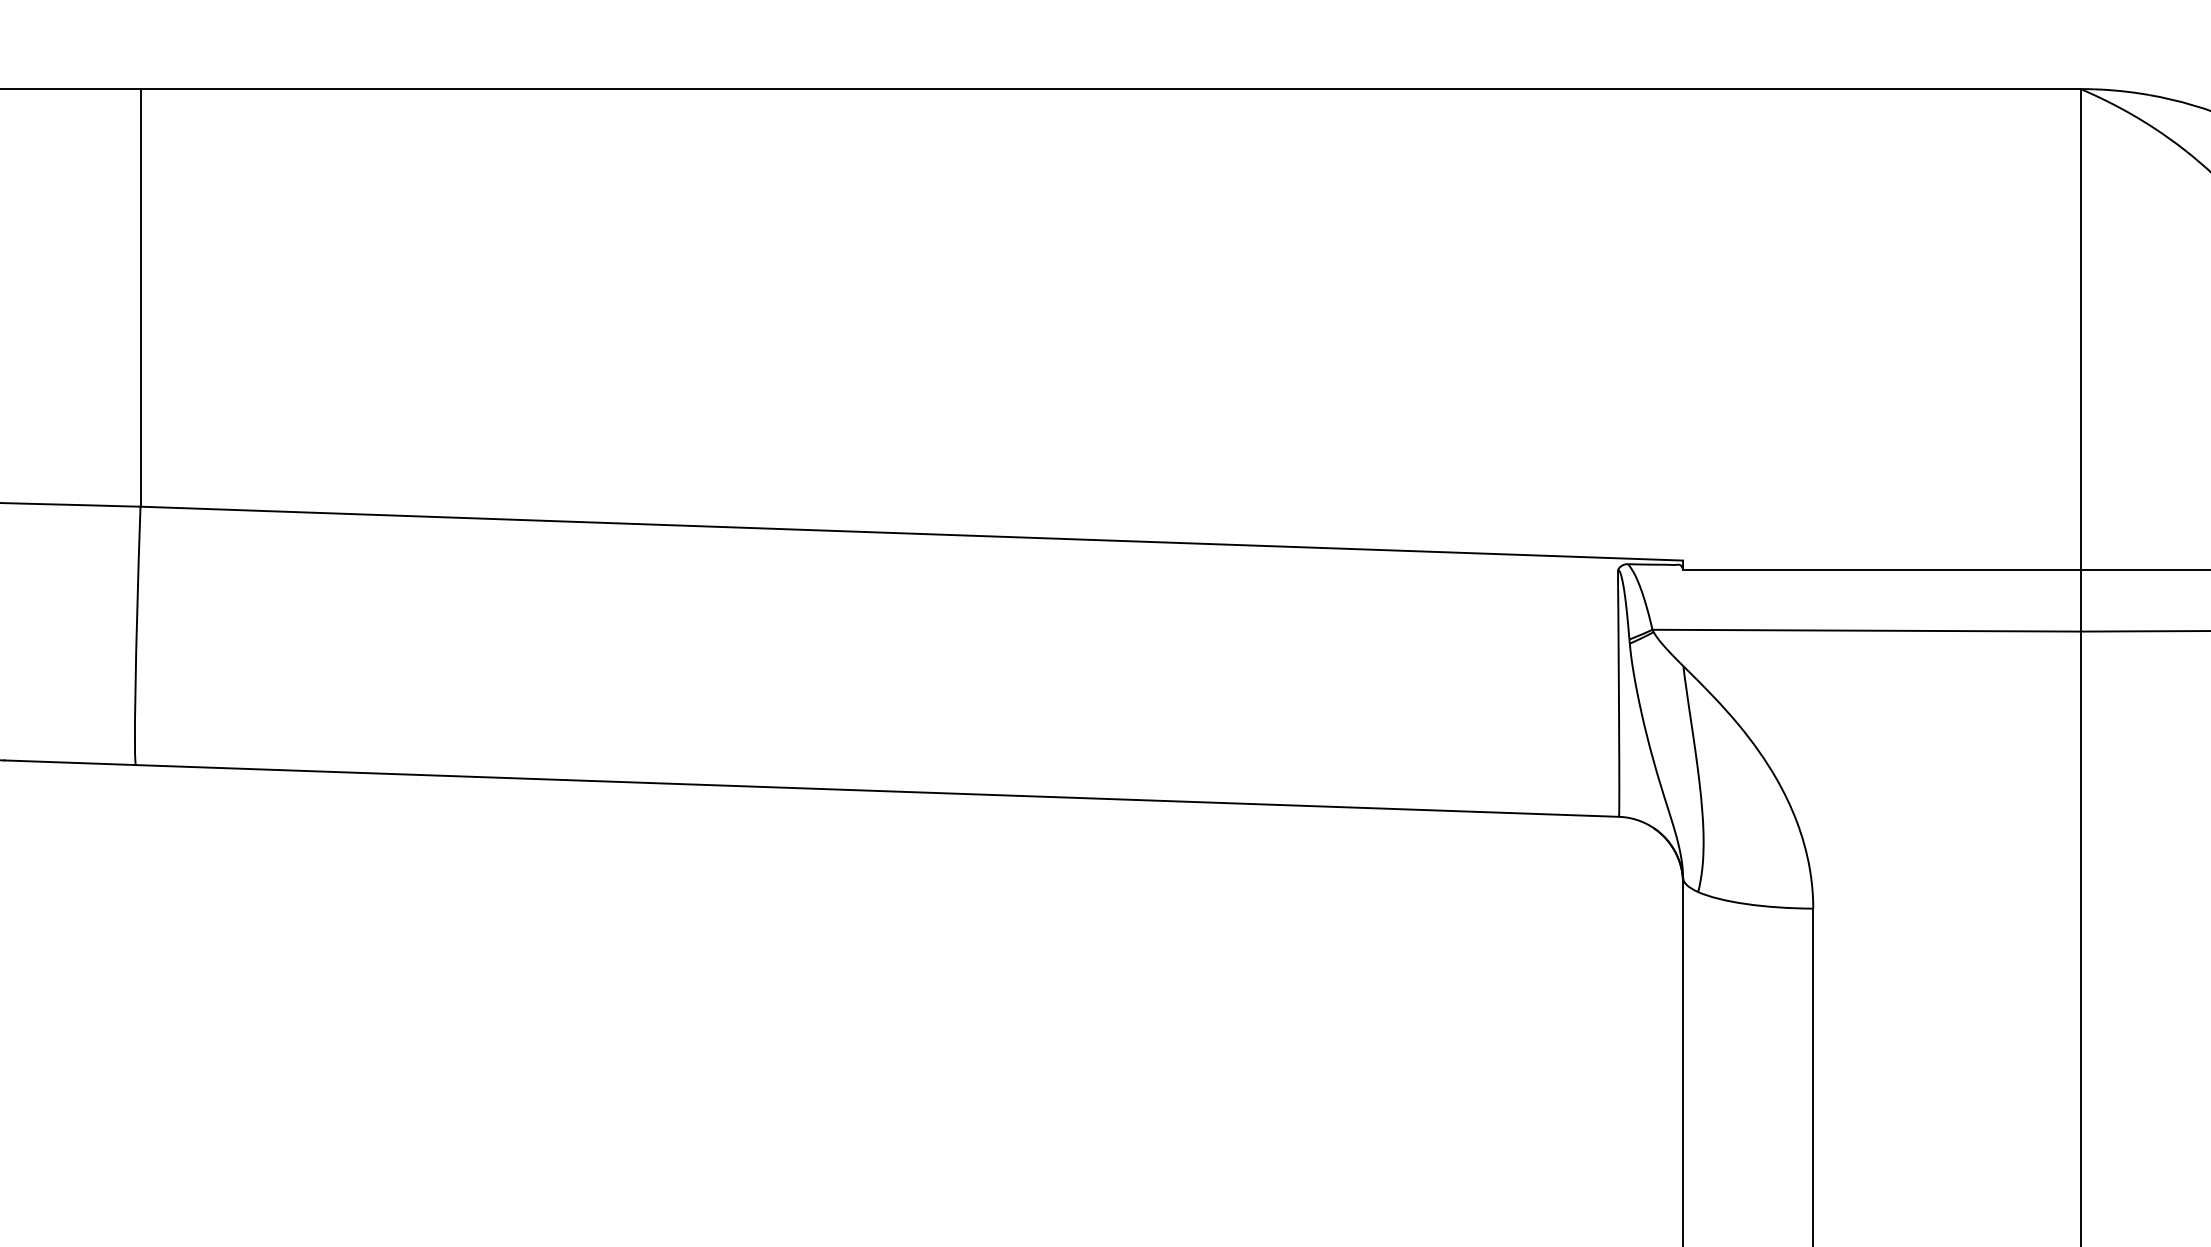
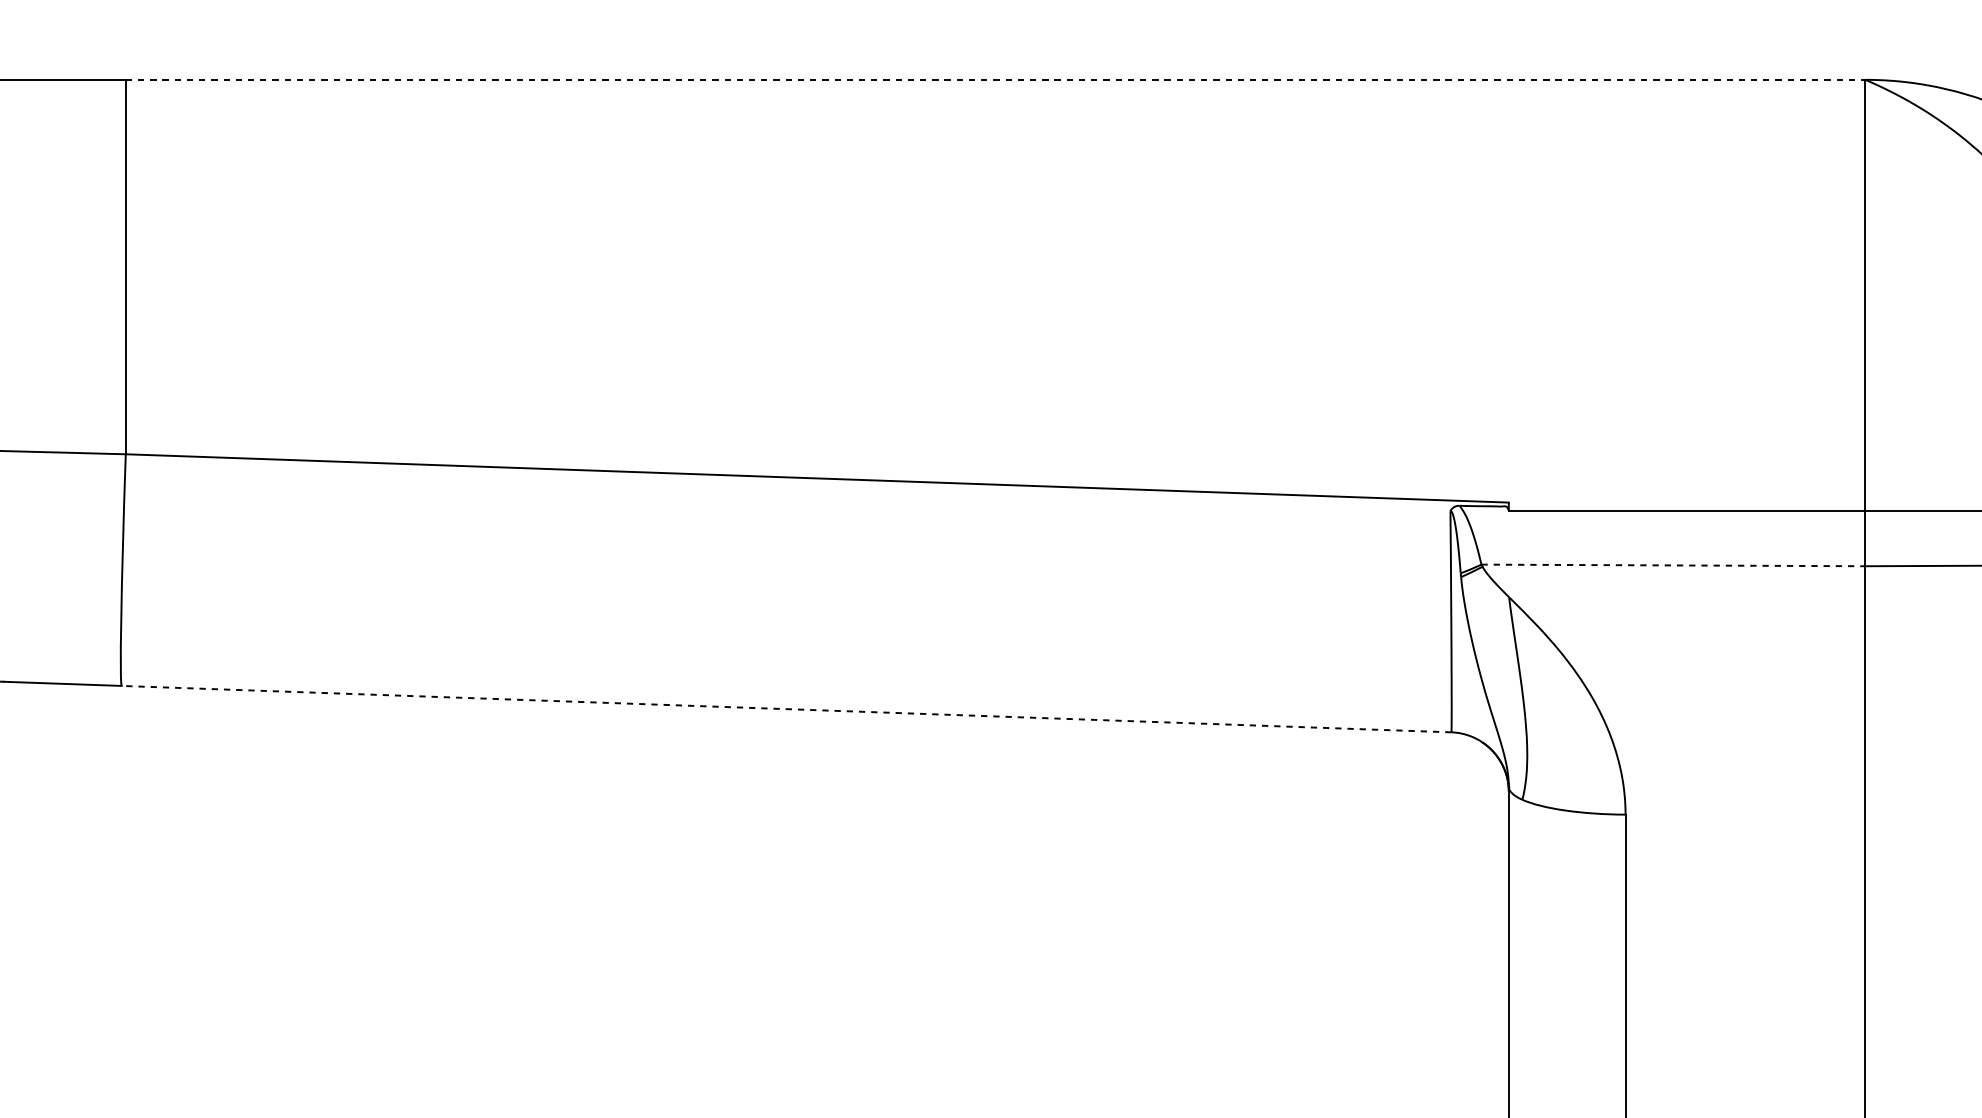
line: (1111, 89) -> (996, 80), solid -> dashed
line: (1867, 630) -> (1674, 565), solid -> dashed
line: (877, 790) -> (786, 708), solid -> dashed

